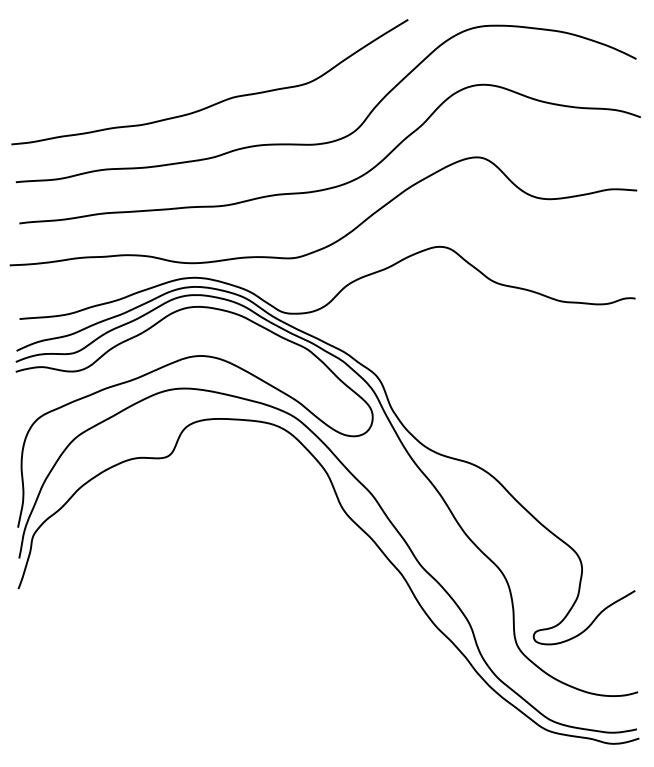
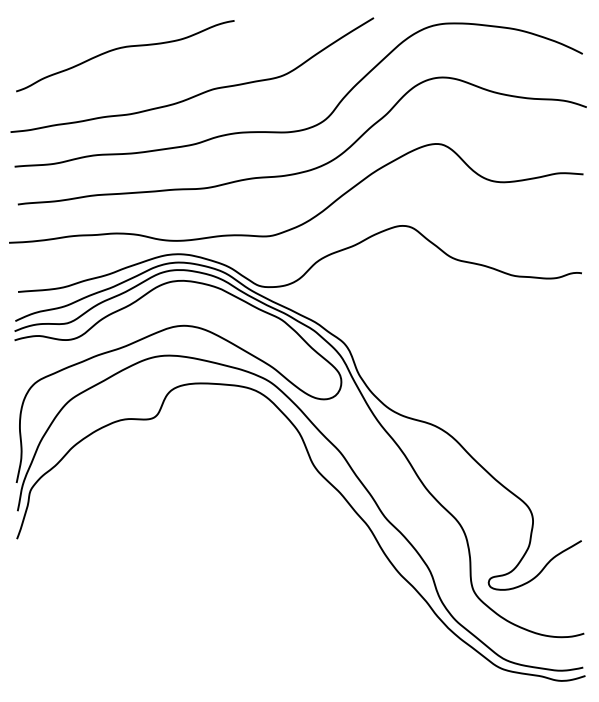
curve: (135, 53) -> (124, 48), added

